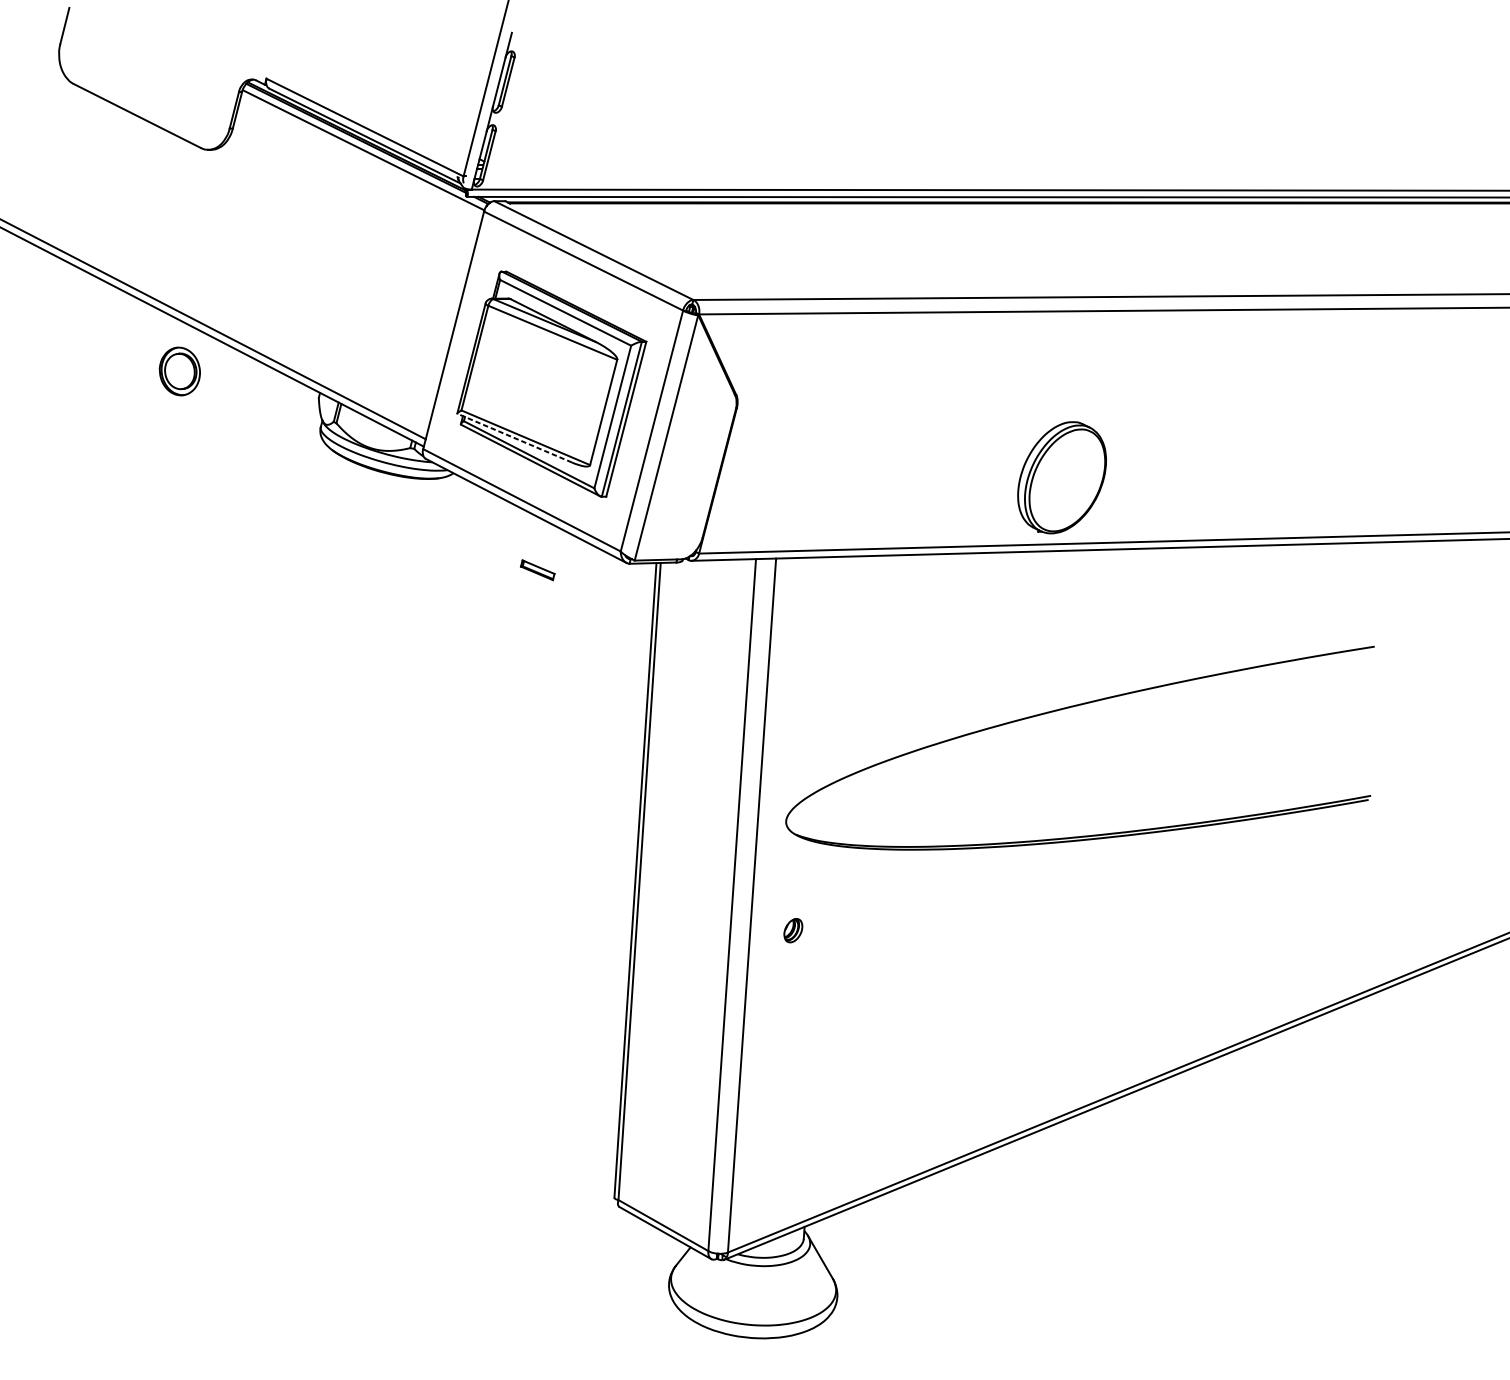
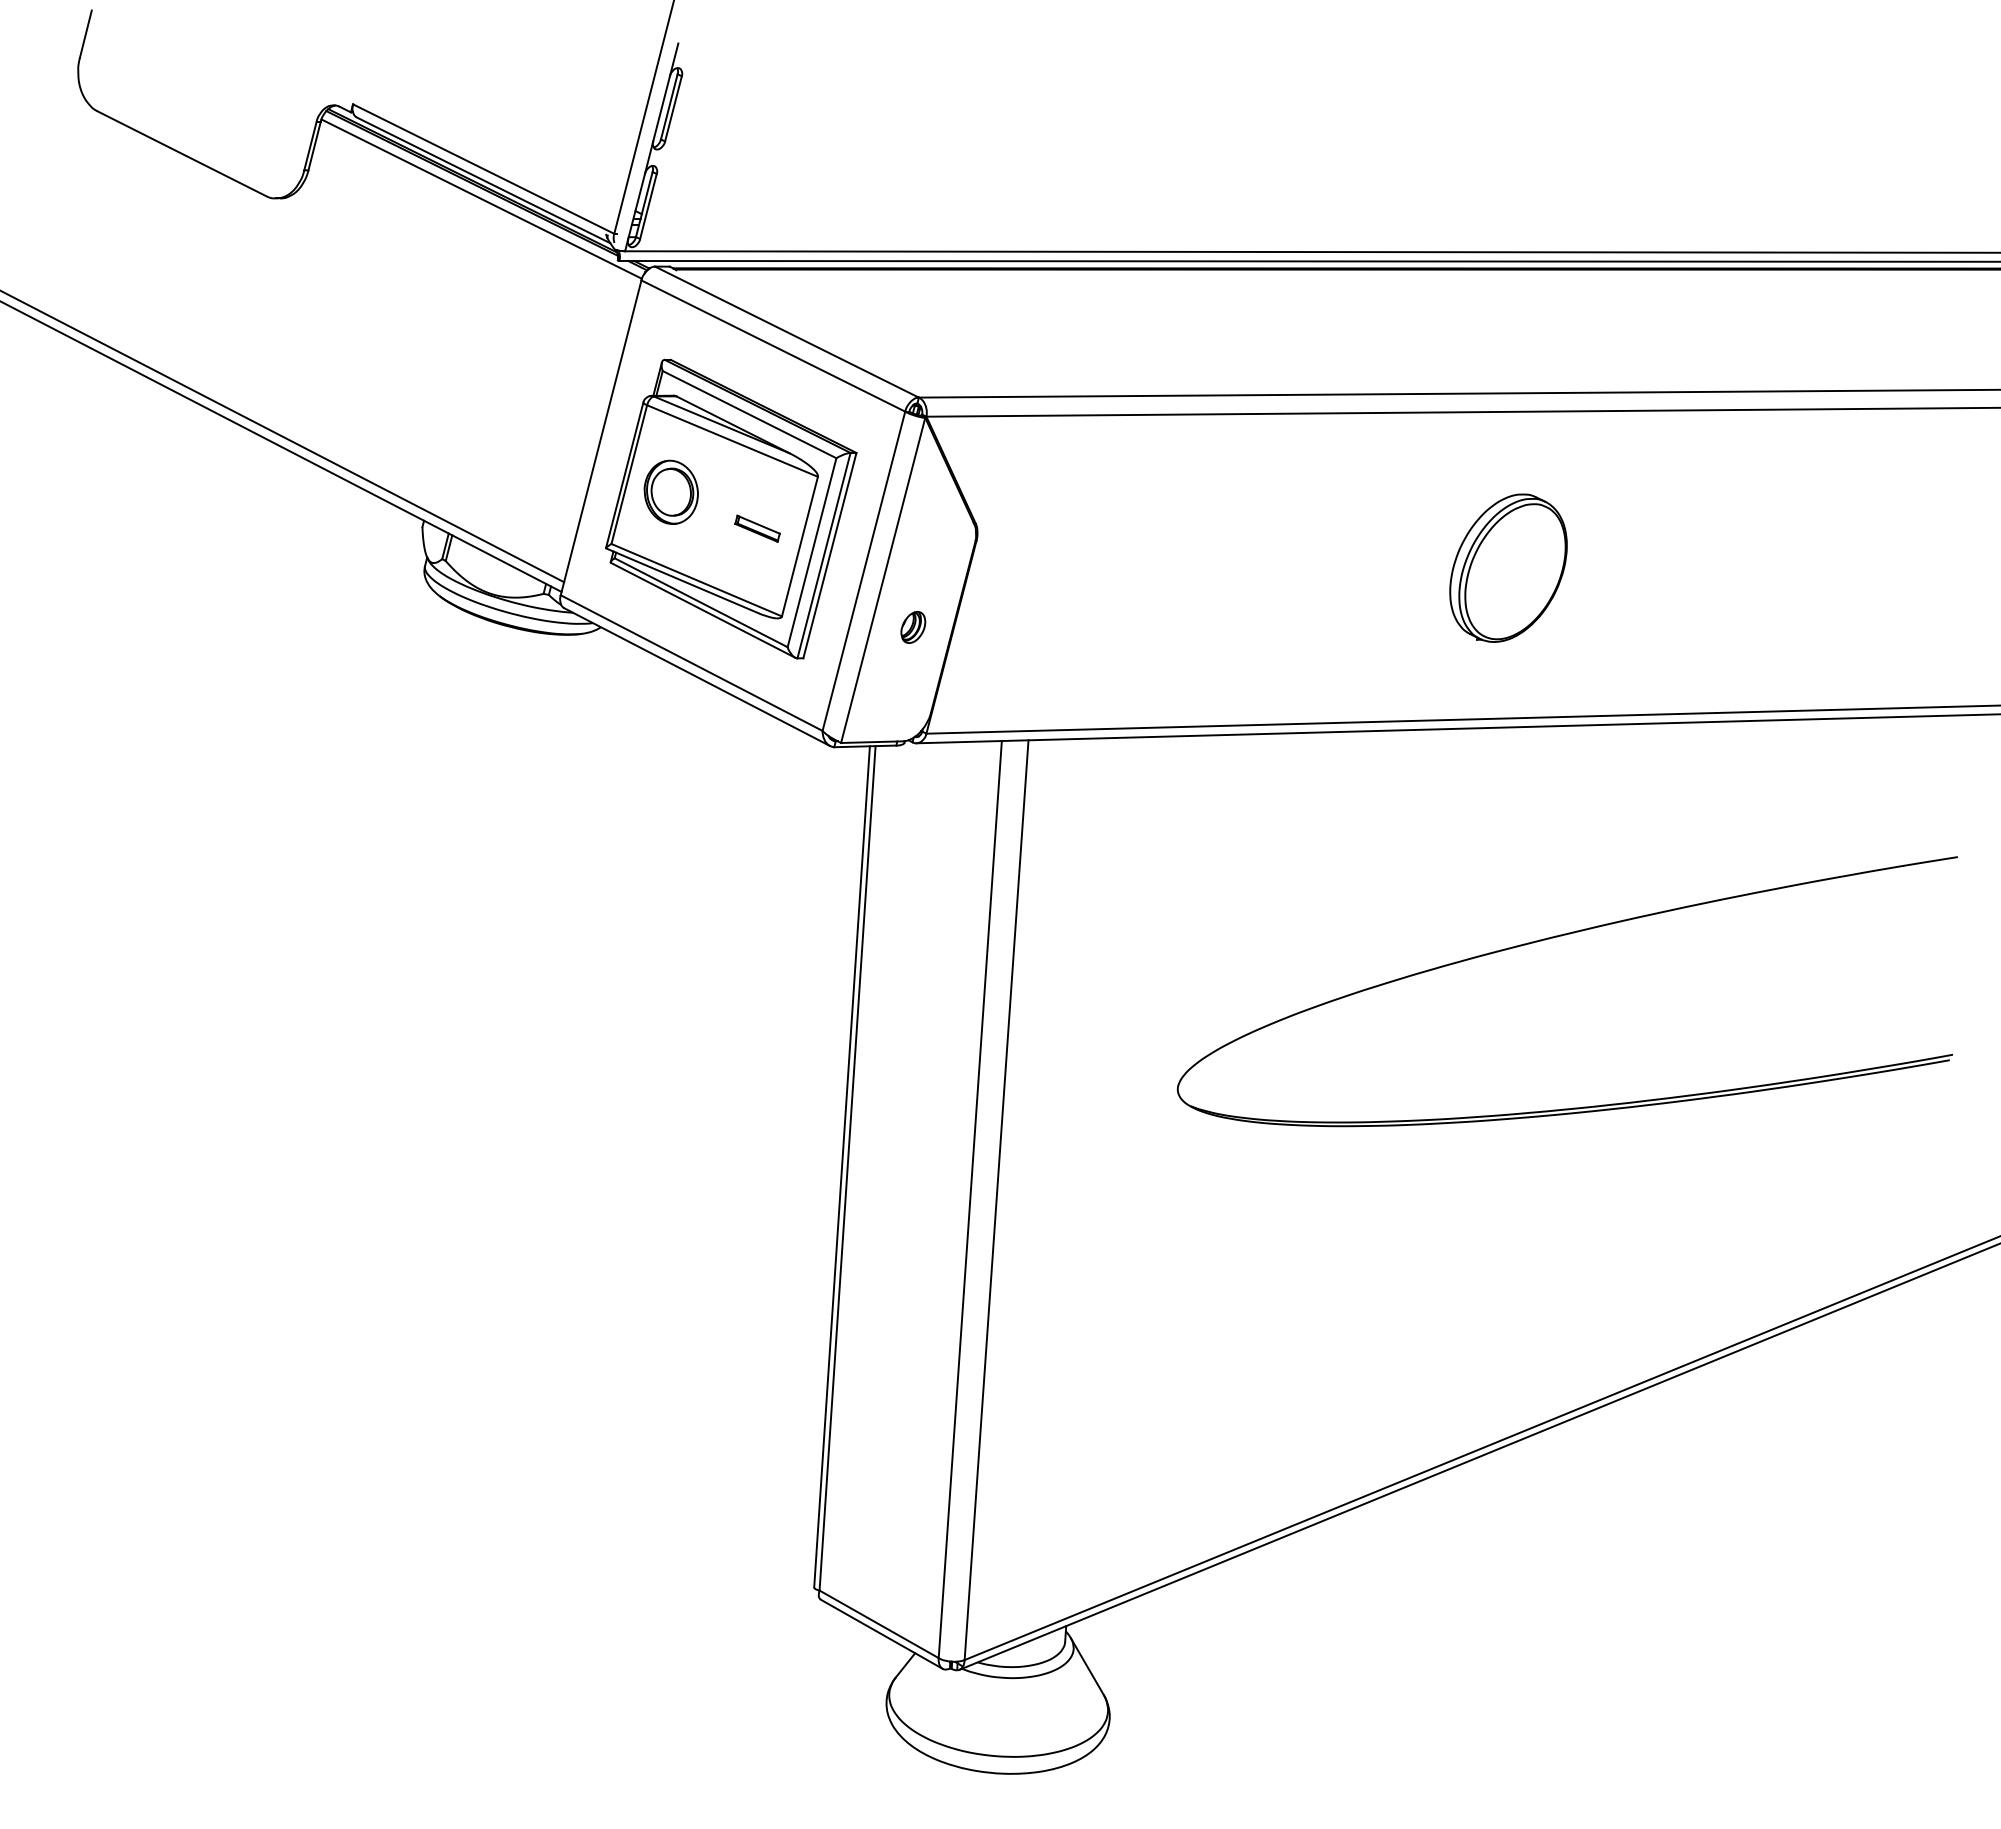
part: (179, 370) -> (670, 491), moved
line: (514, 437) -> (681, 580), dashed -> solid
part: (1062, 477) -> (1508, 567), moved
part: (537, 570) -> (757, 528), moved
part: (1069, 708) -> (1553, 938), moved
part: (793, 930) -> (913, 627), moved

